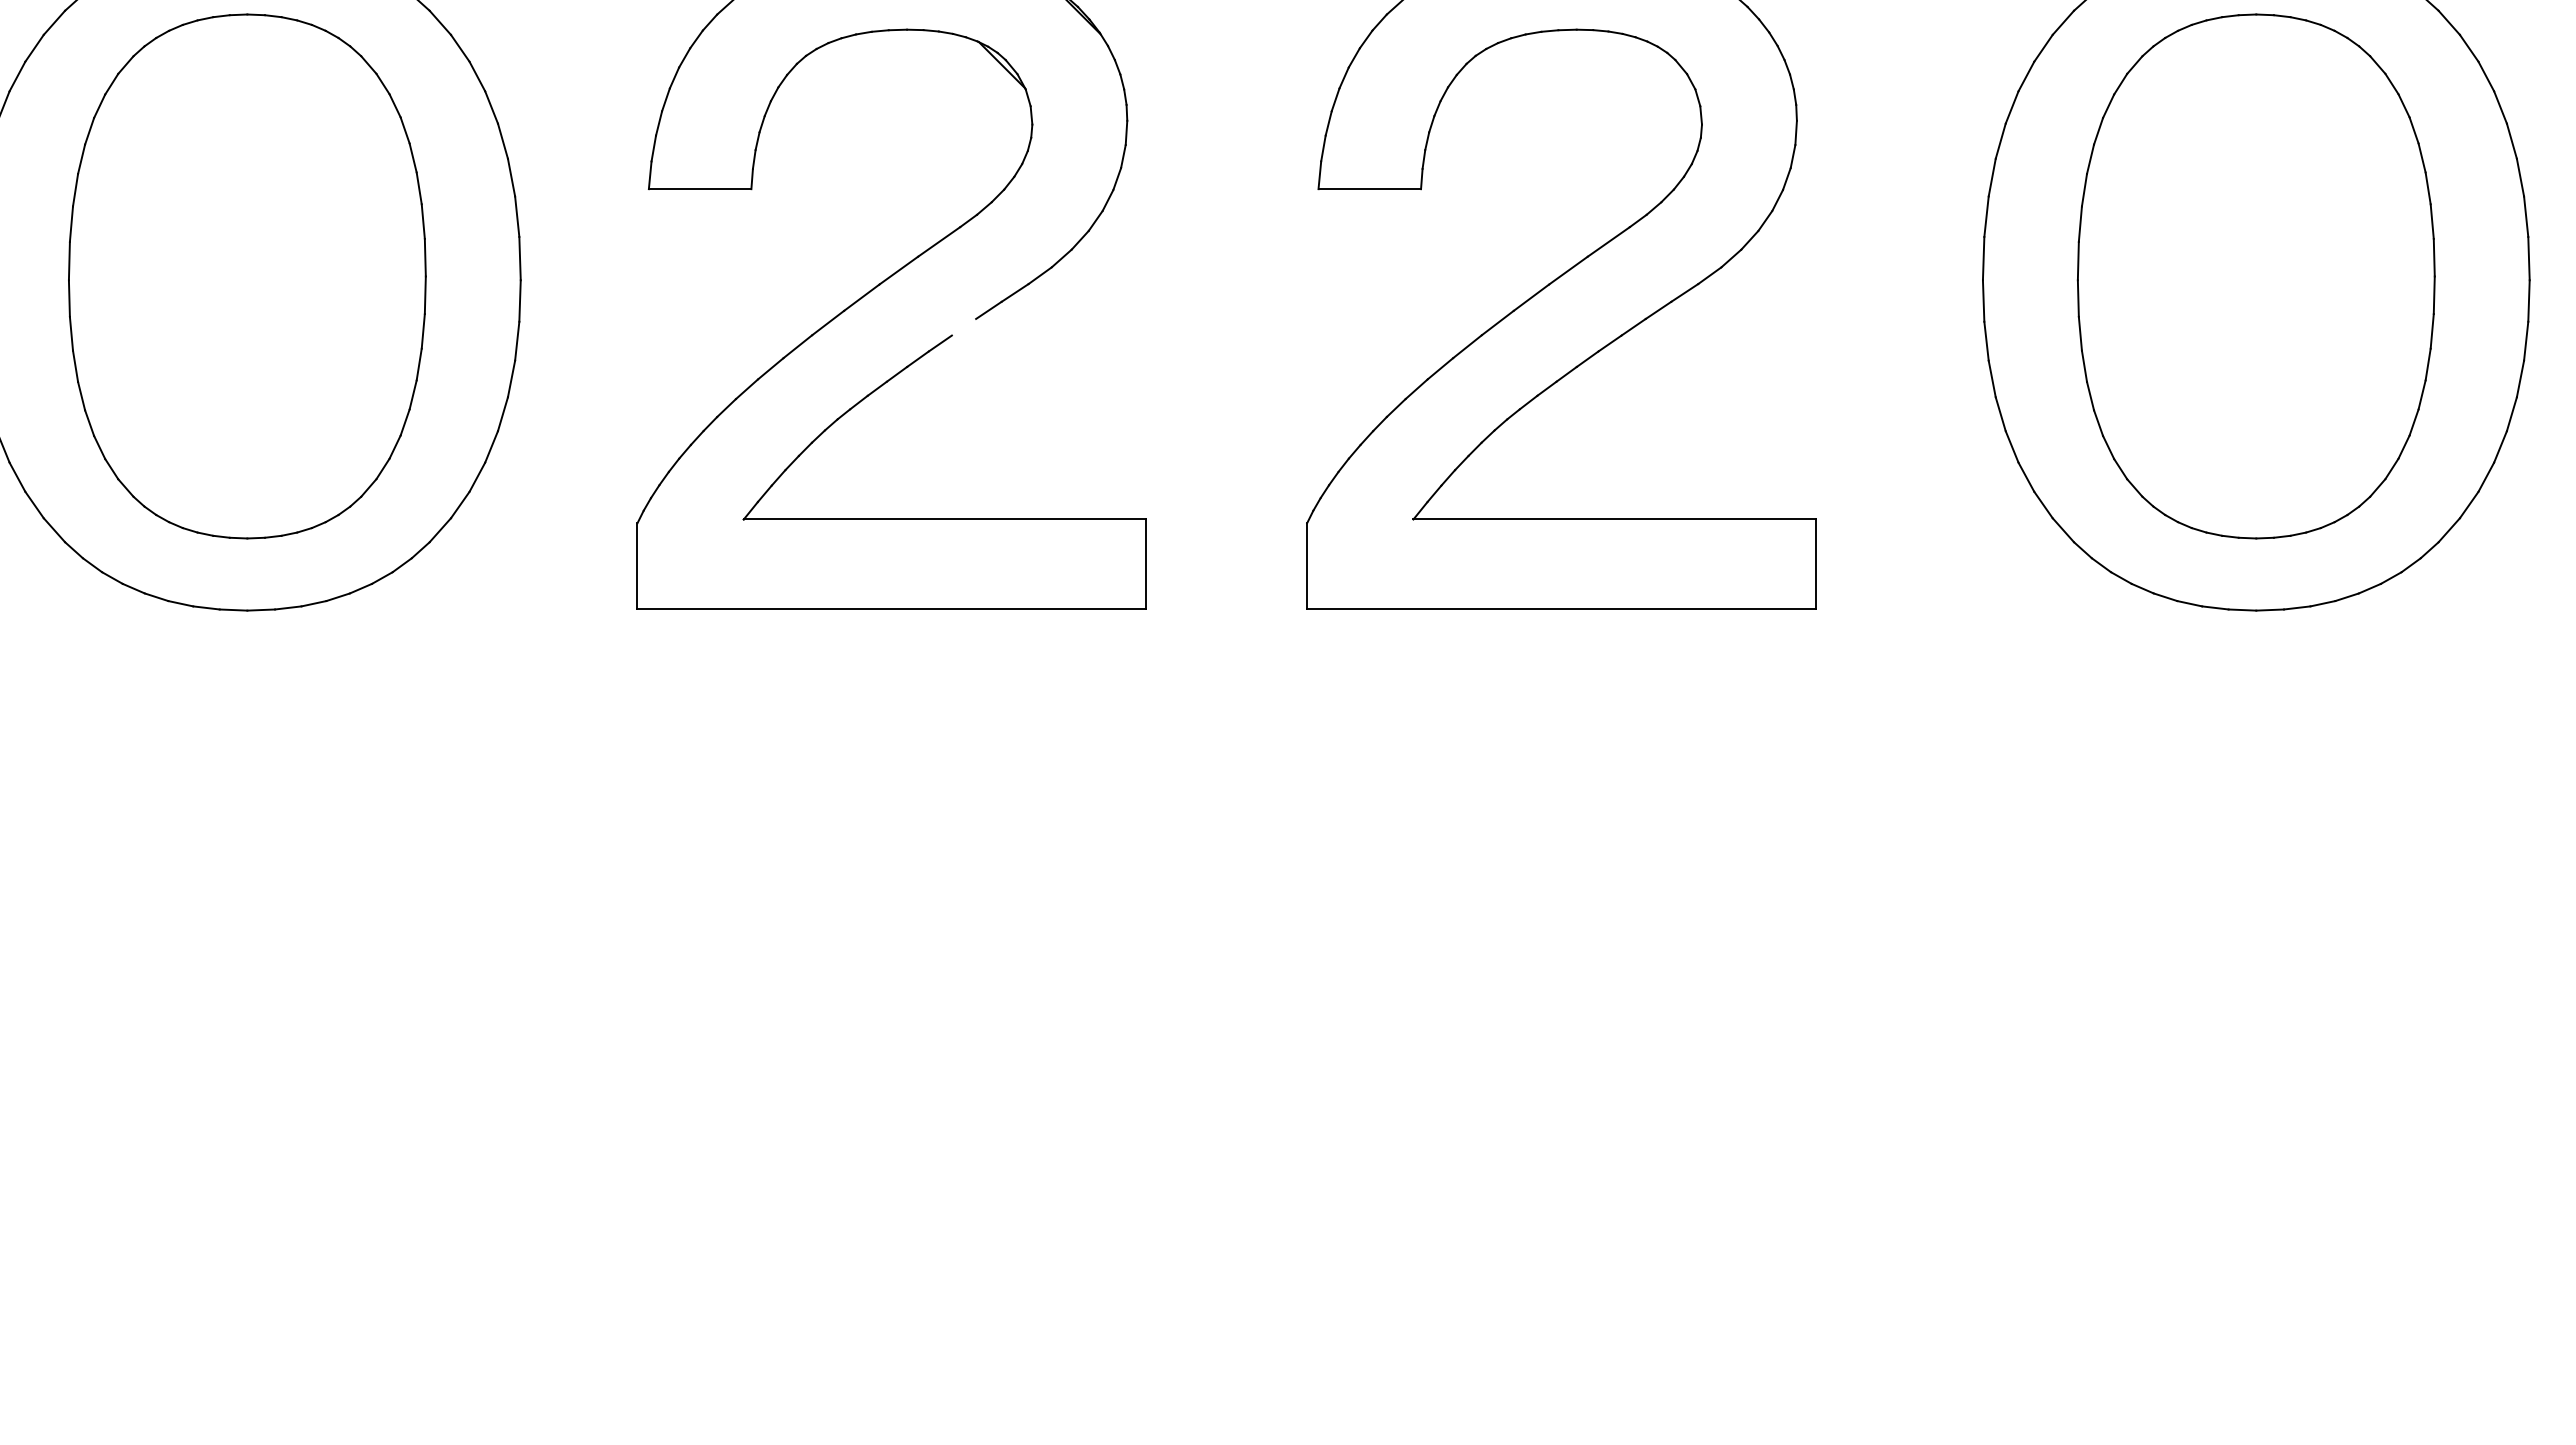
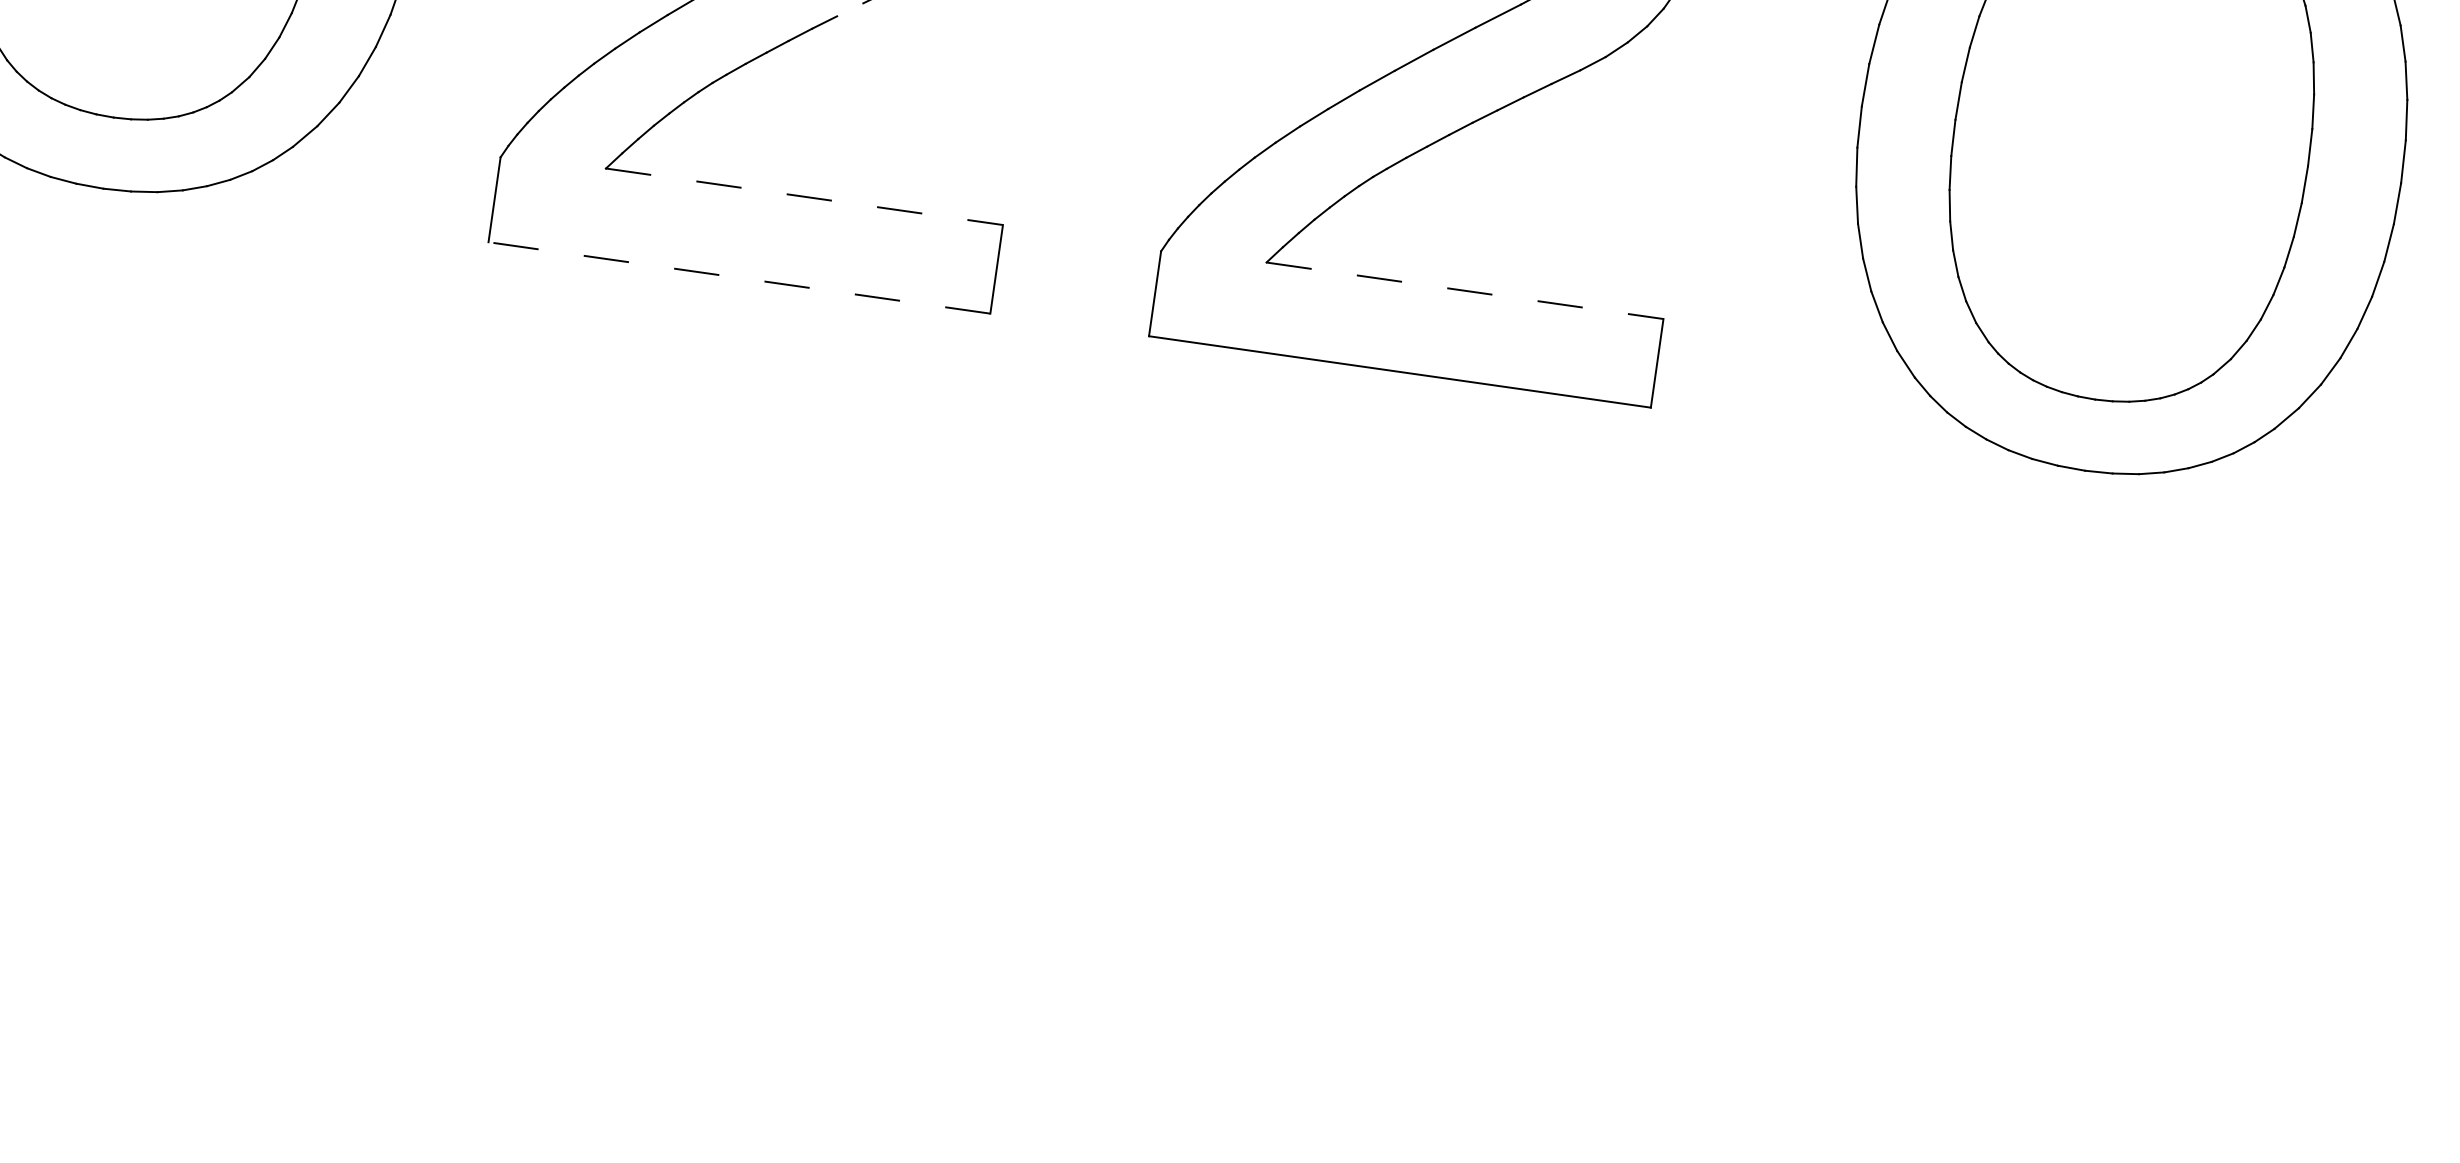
line: (945, 519) -> (804, 196), solid -> dashed
line: (1615, 519) -> (1465, 290), solid -> dashed
line: (891, 609) -> (739, 278), solid -> dashed

